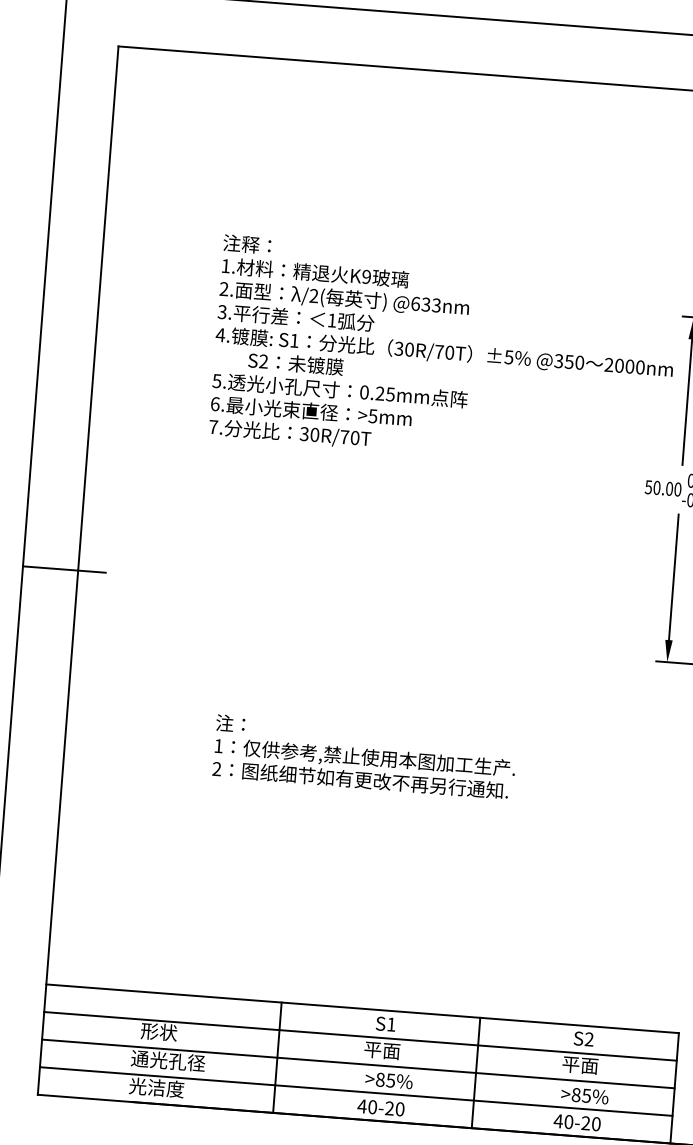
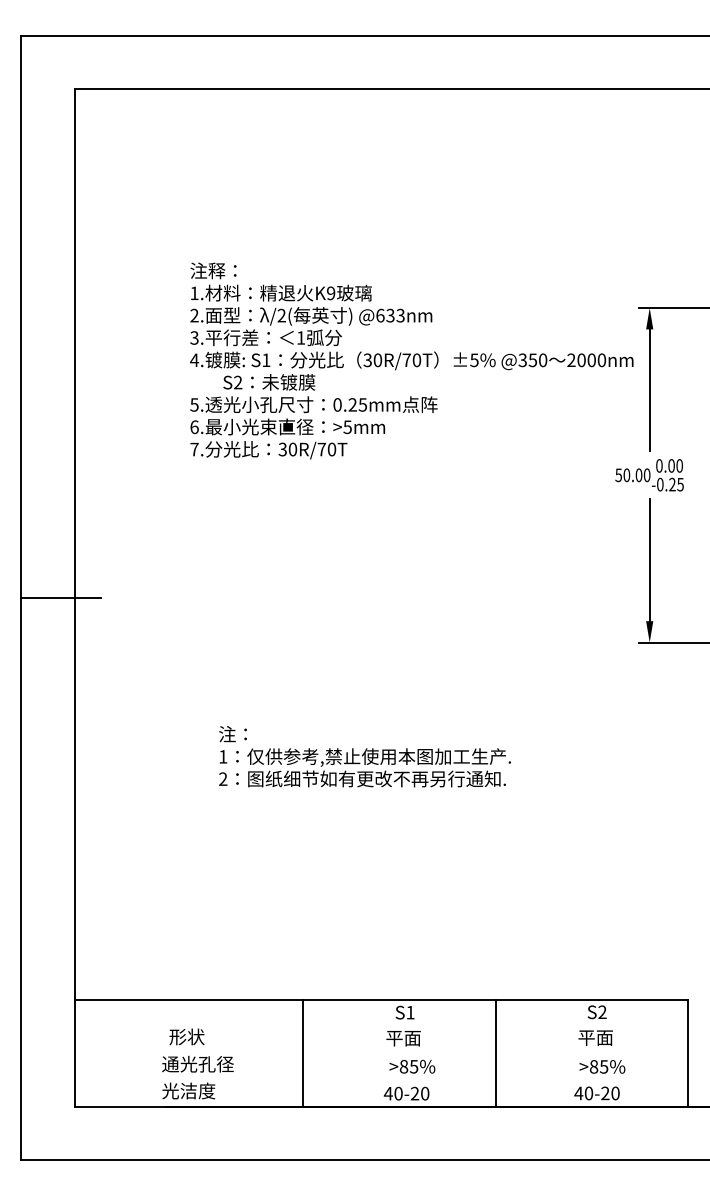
line: (360, 1036) -> (381, 1026), removed
line: (358, 1064) -> (381, 1053), removed
line: (356, 1091) -> (381, 1079), removed

